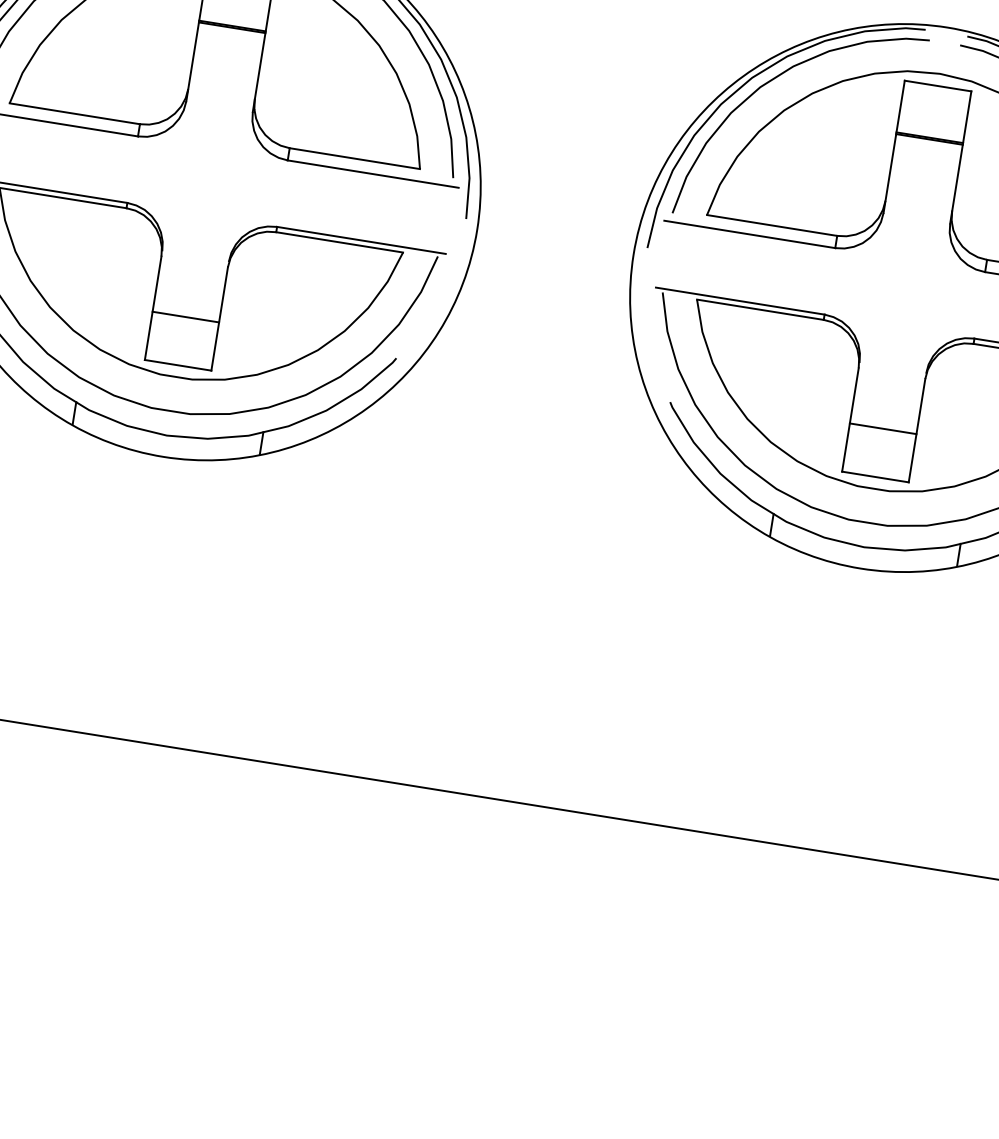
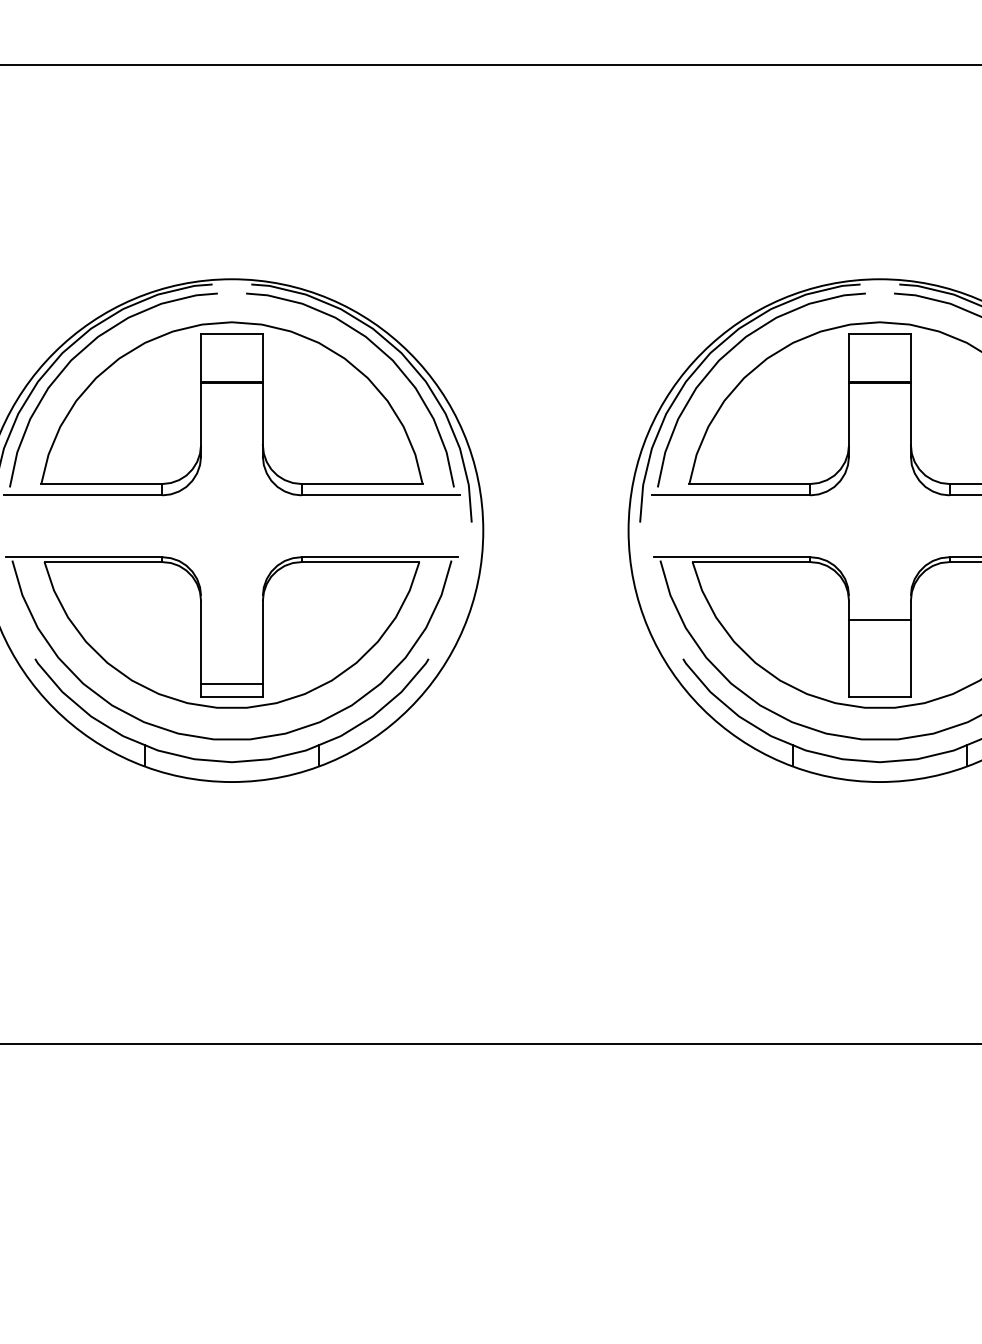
line: (185, 317) -> (231, 684), moved
line: (882, 429) -> (879, 620), moved

